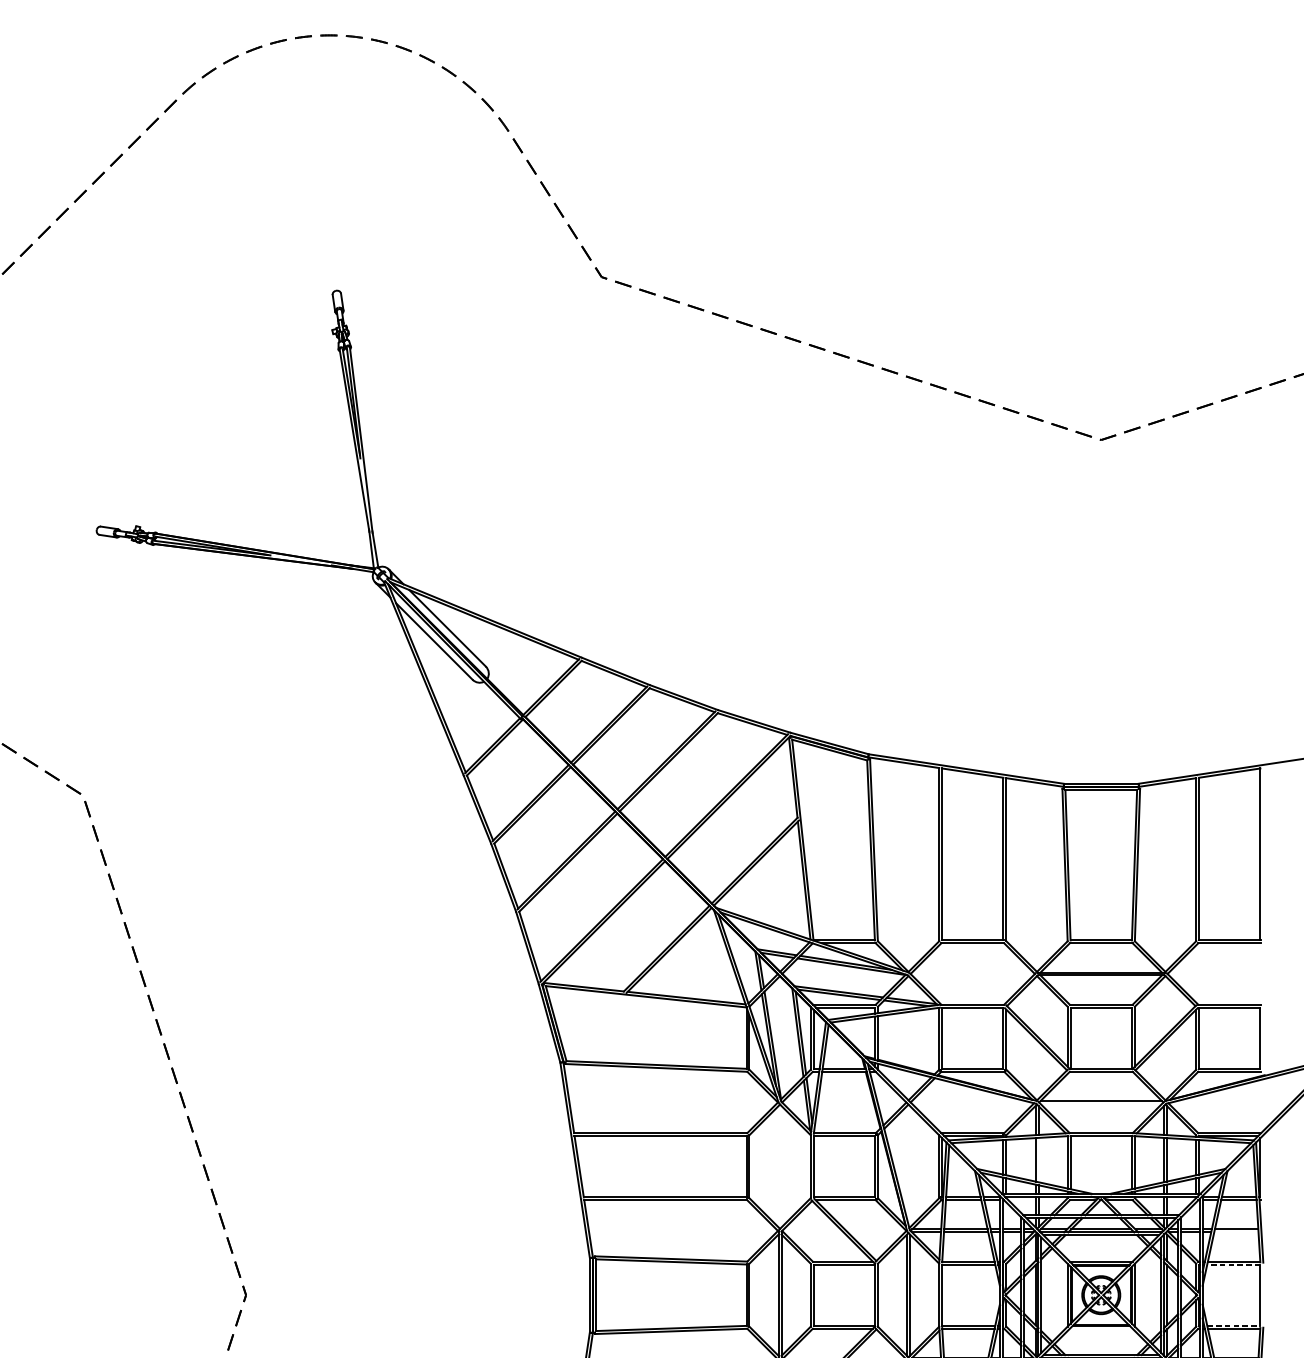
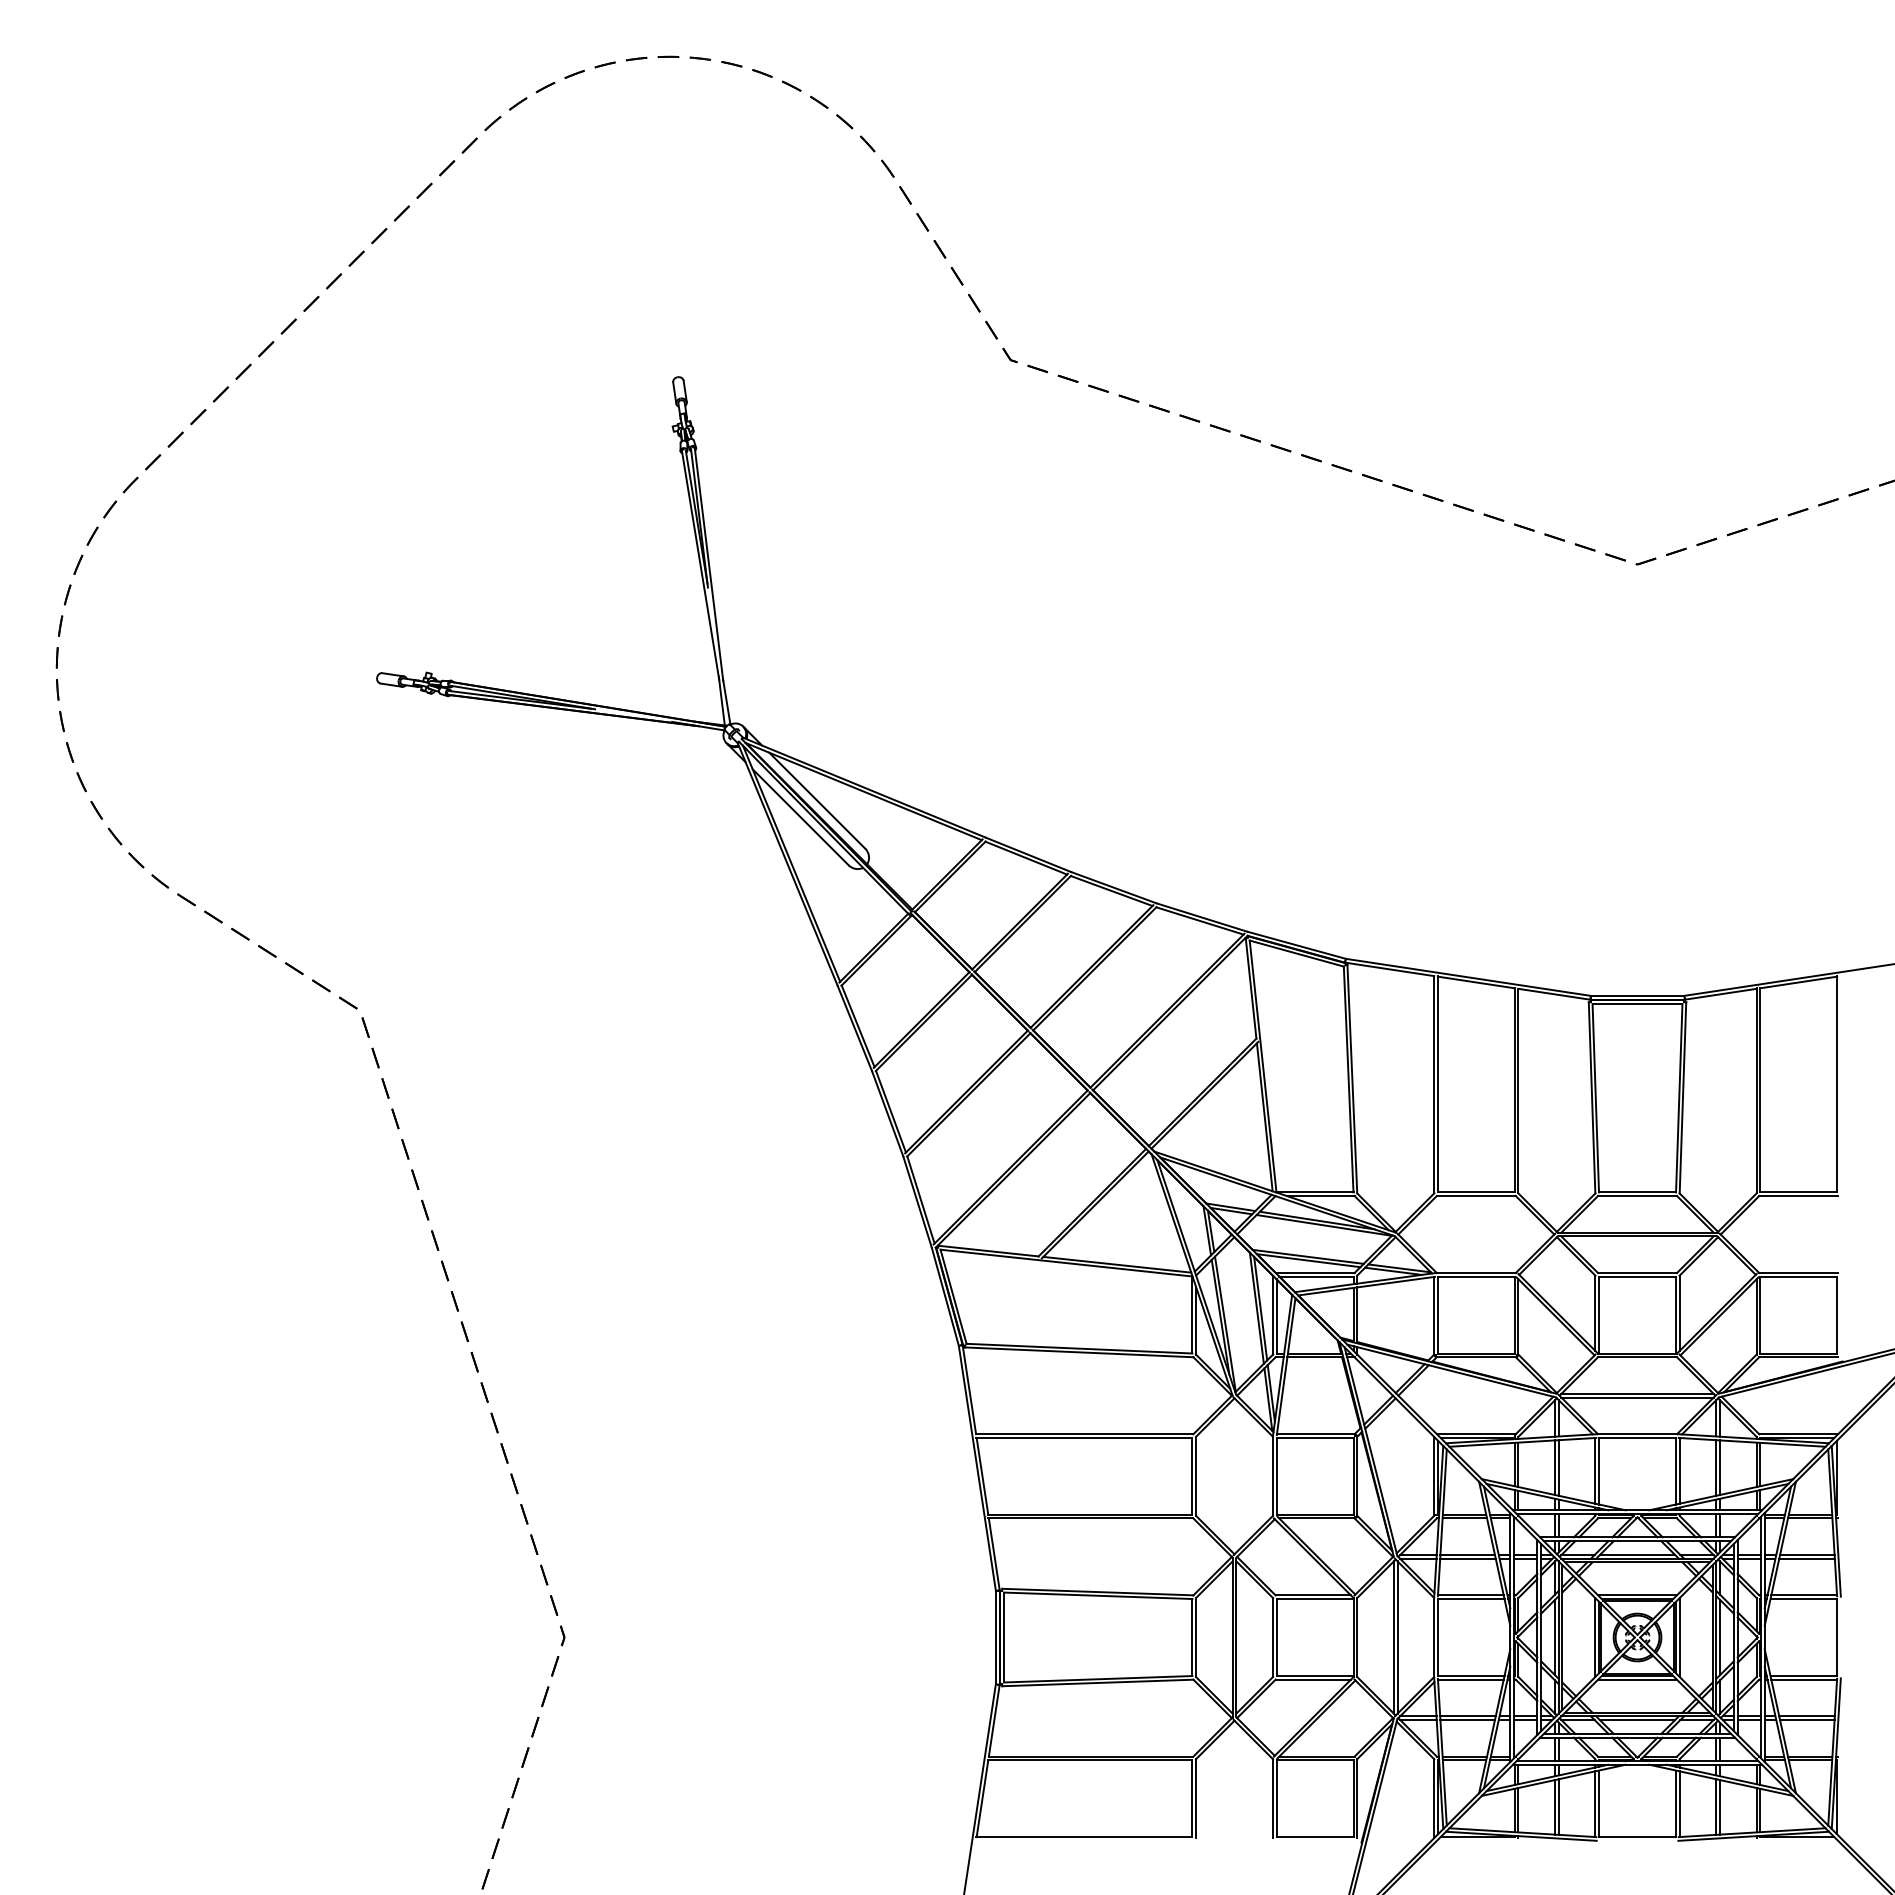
line: (1101, 1103) -> (1637, 1397), added
line: (1038, 1159) -> (1558, 1467), added
line: (1235, 1232) -> (1806, 1558), added
line: (1233, 1264) -> (1803, 1599), dashed -> solid
line: (1234, 1325) -> (1804, 1675), dashed -> solid
line: (1101, 1328) -> (1637, 1679), added

